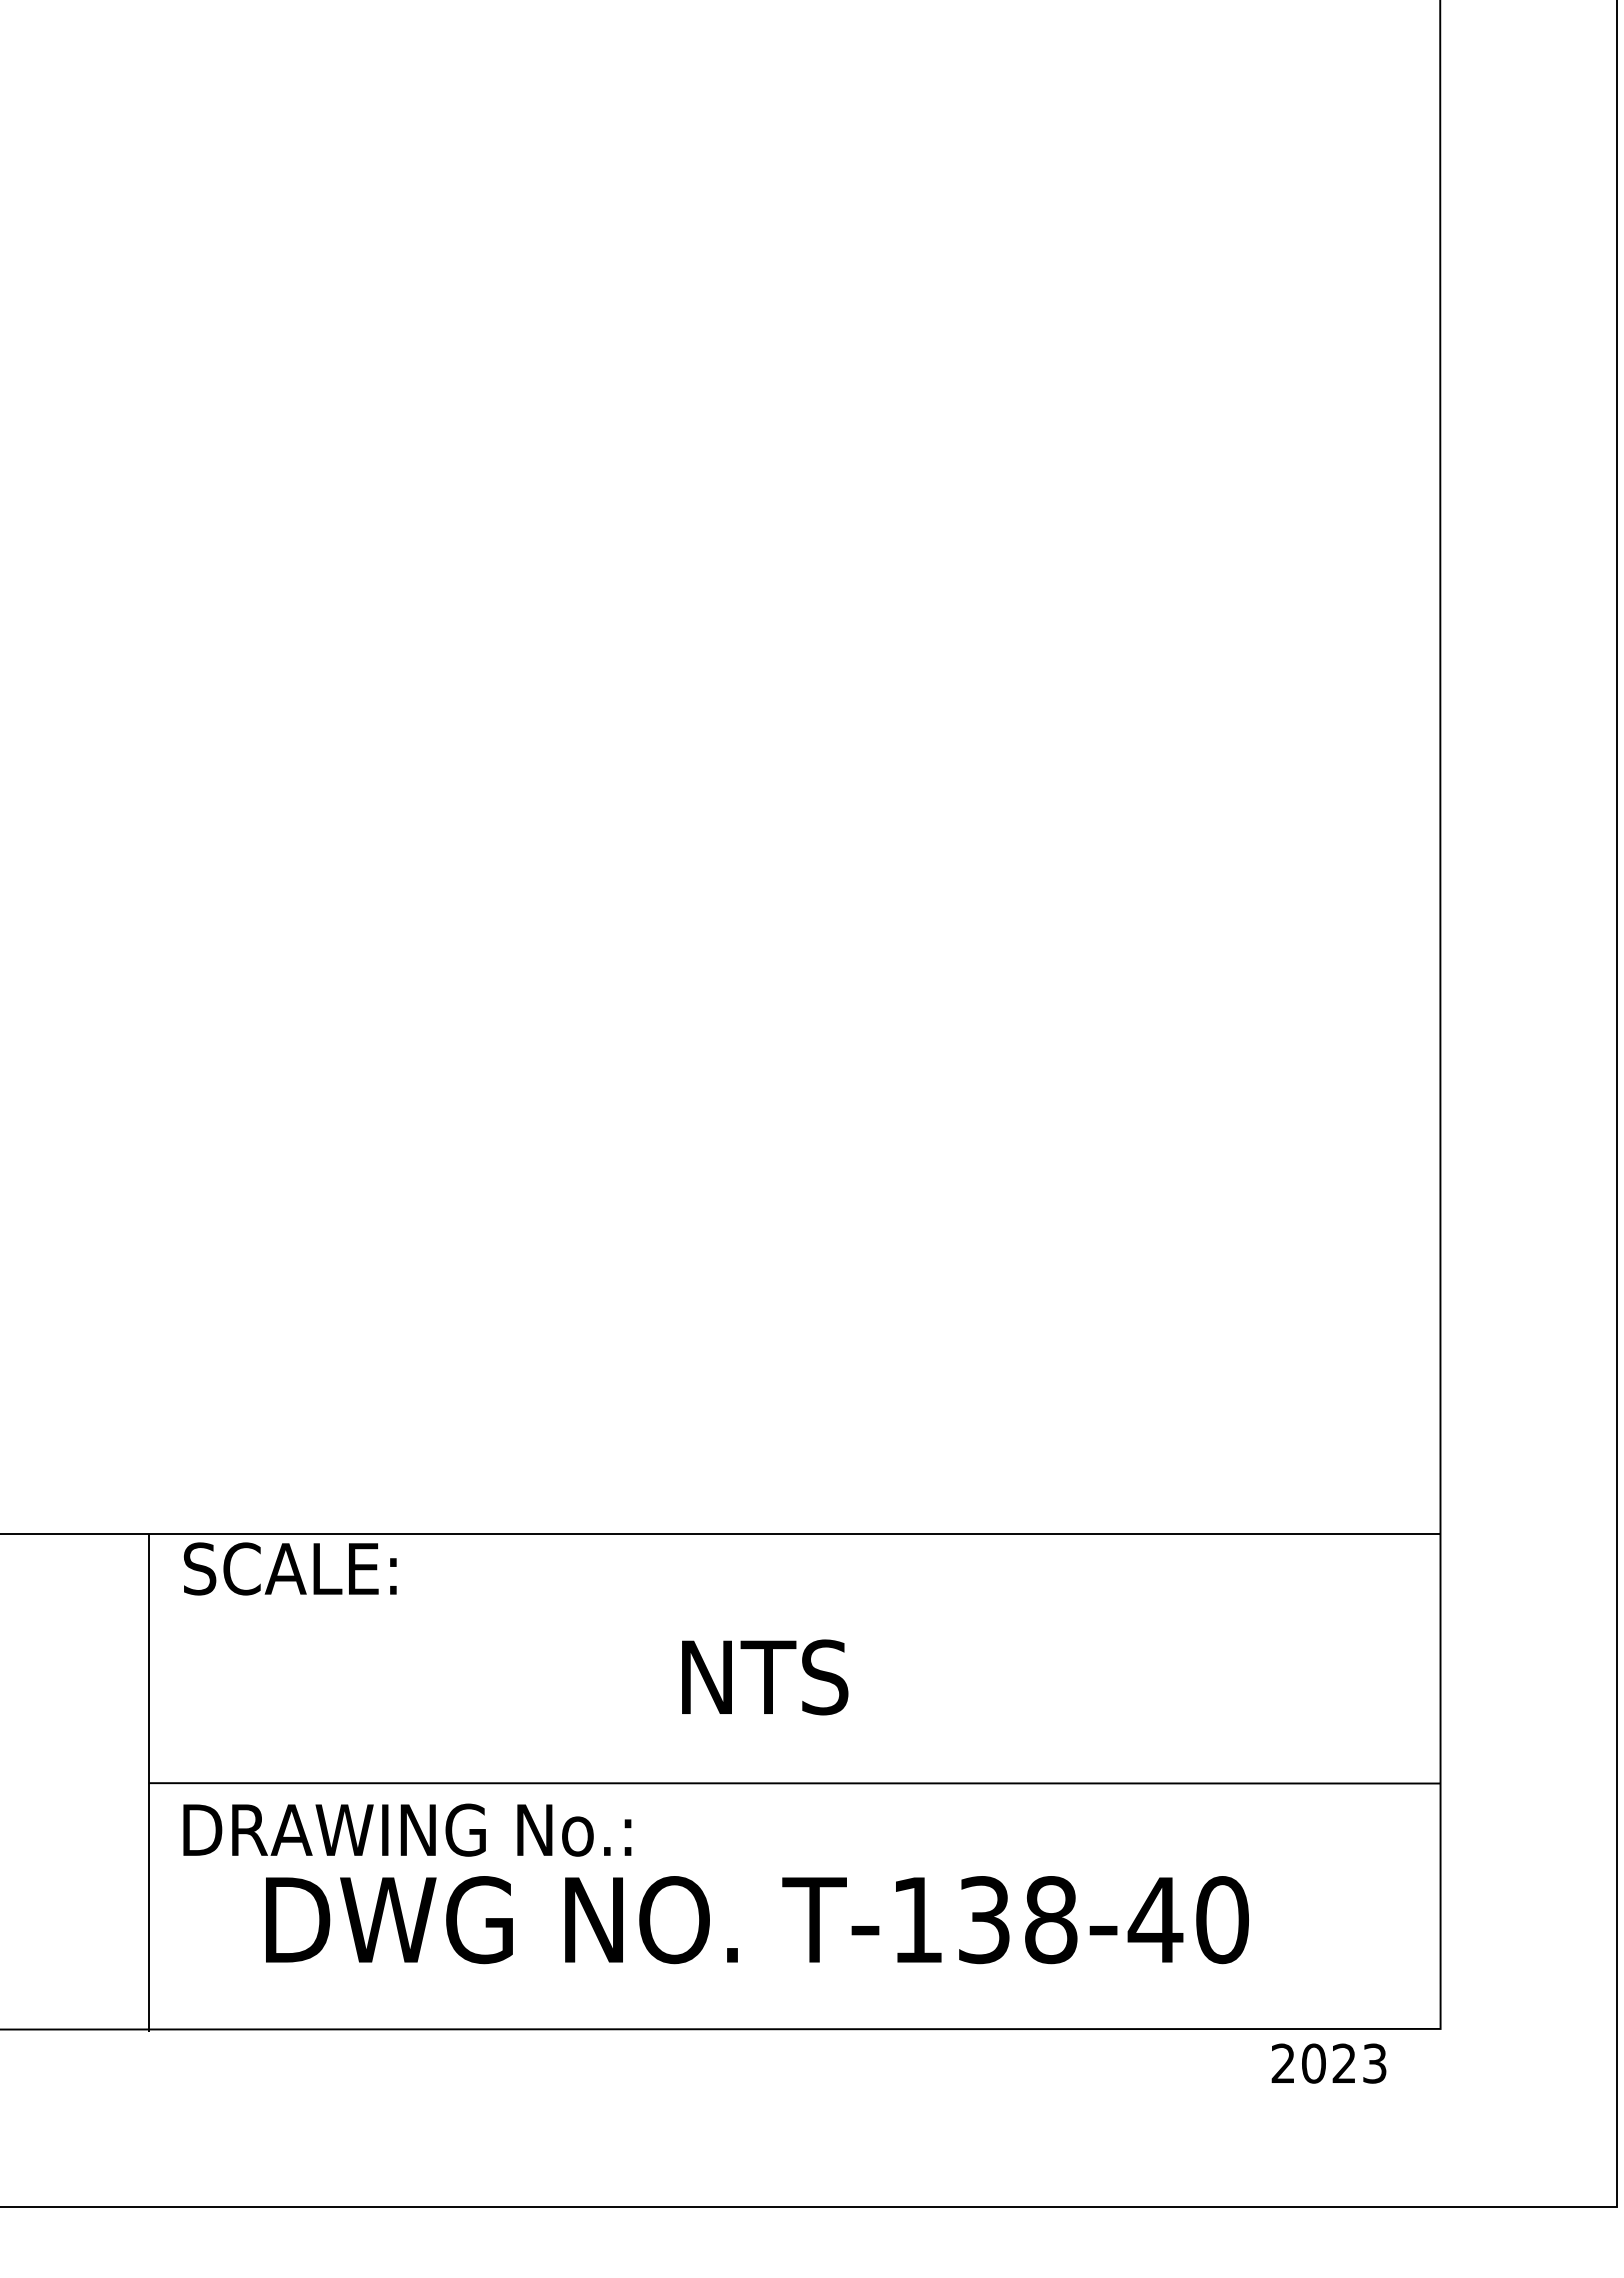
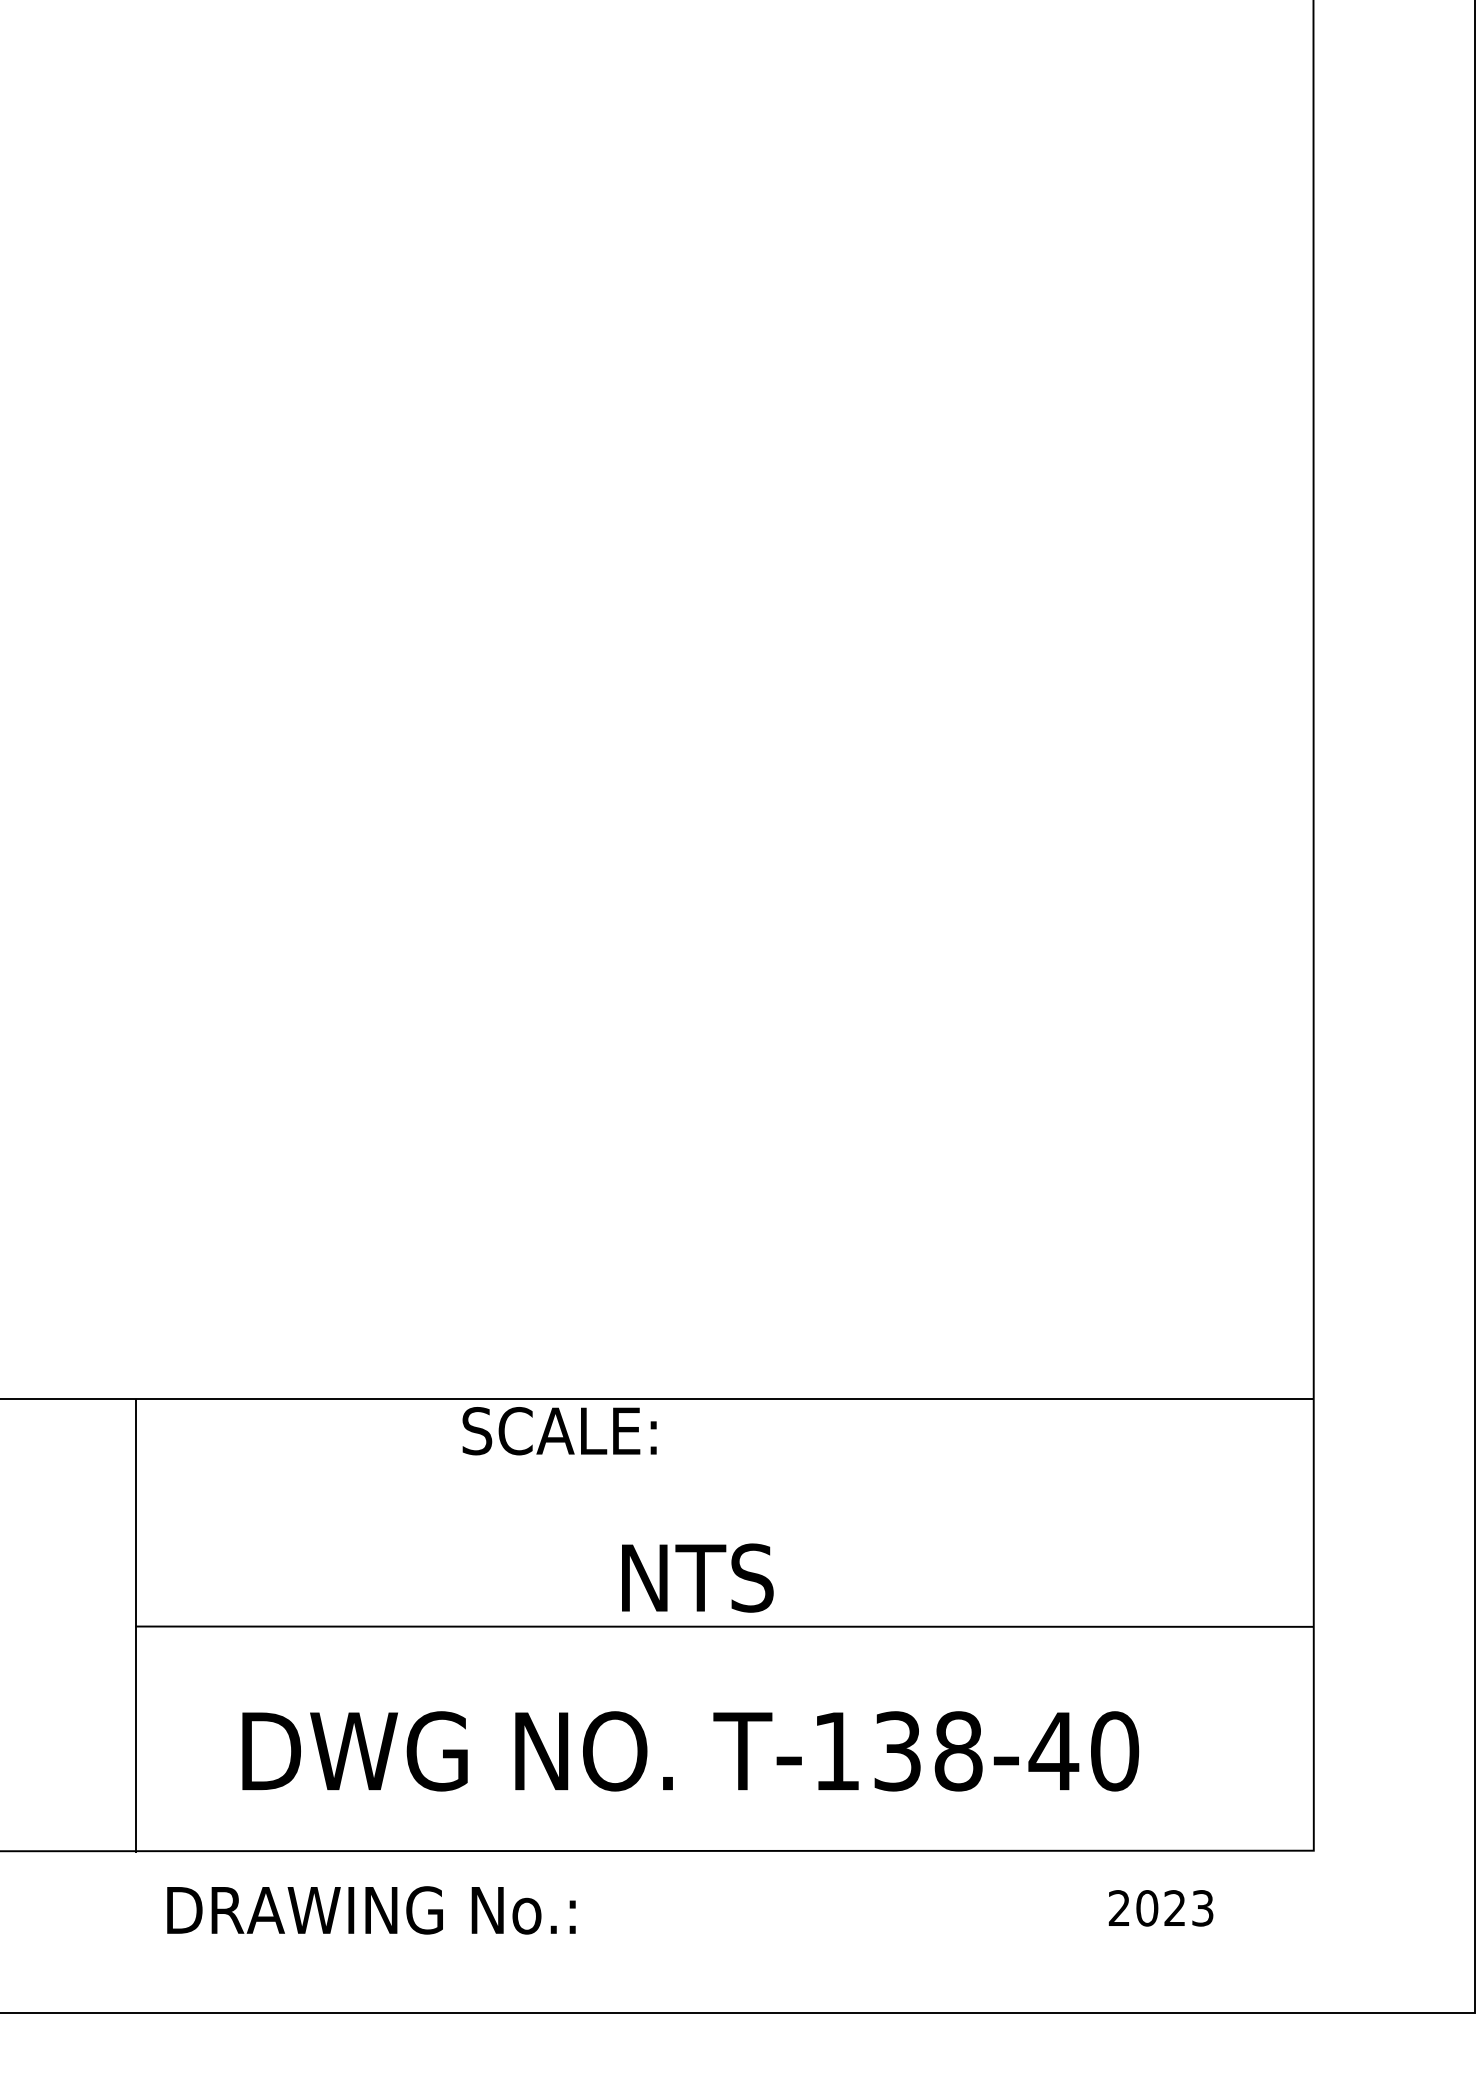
text: (290, 1569) -> (559, 1431), moved
text: (764, 1676) -> (697, 1577), moved
text: (407, 1830) -> (371, 1910), moved
text: (1328, 2063) -> (1160, 1908), moved

